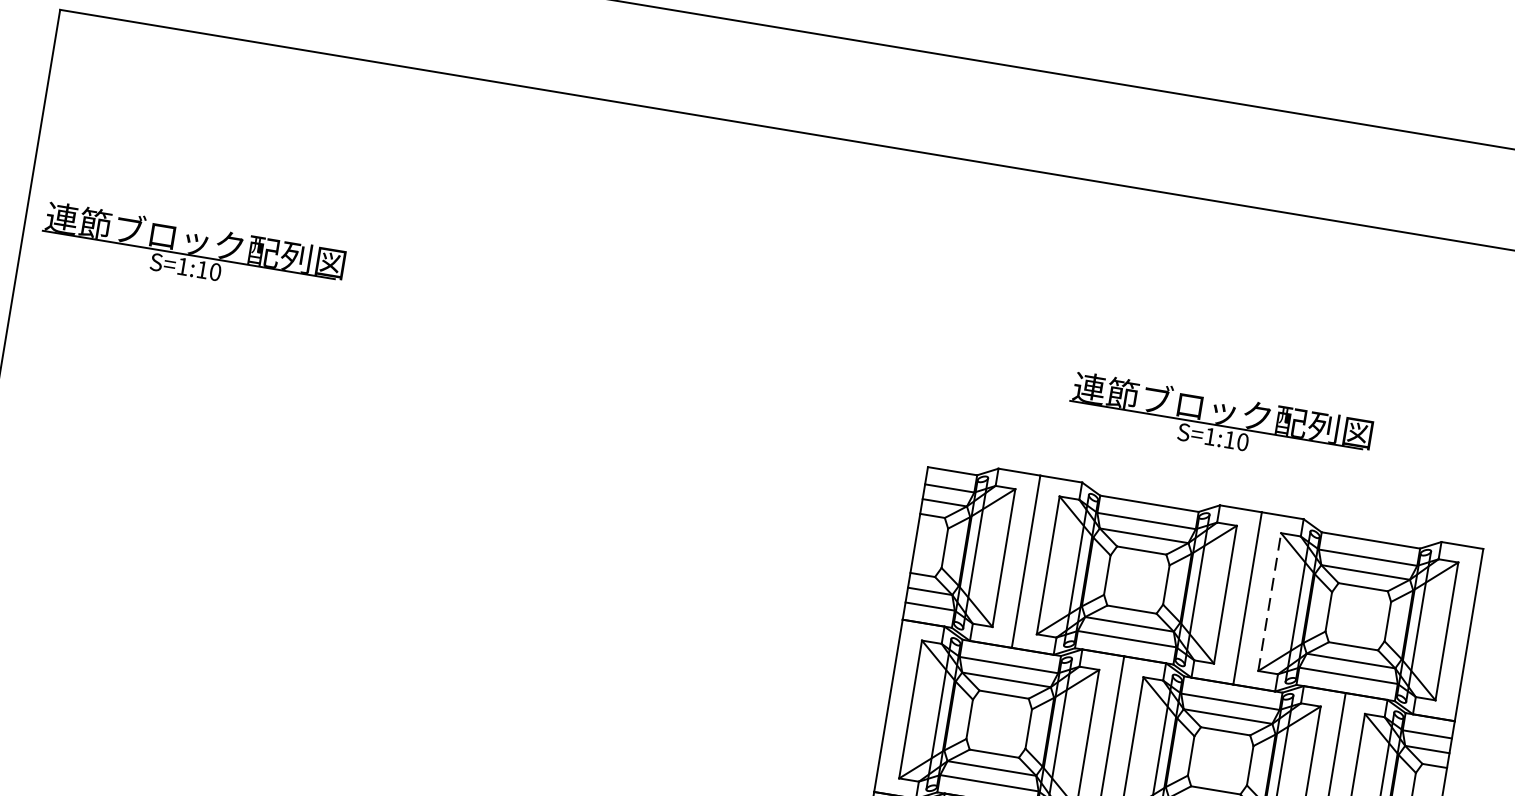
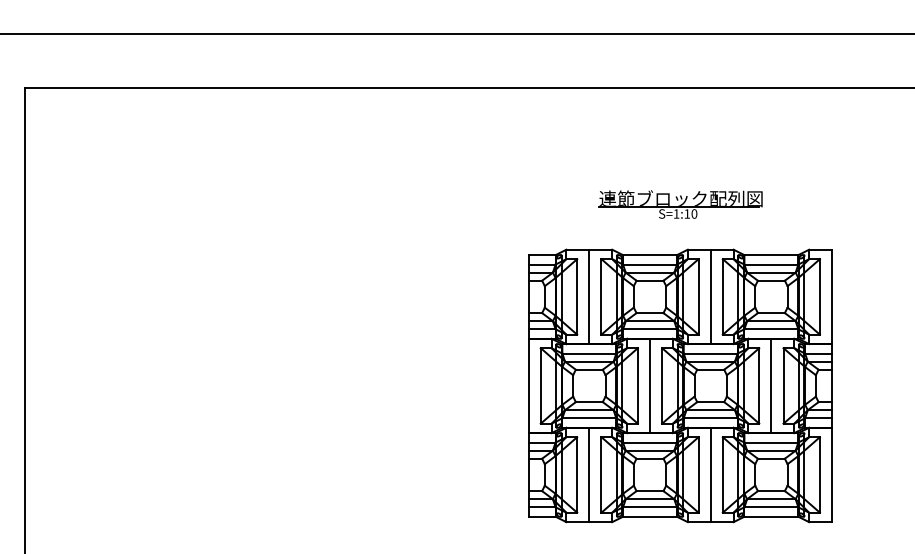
part: (192, 250) -> (117, 204), removed
line: (1269, 601) -> (722, 296), dashed -> solid

